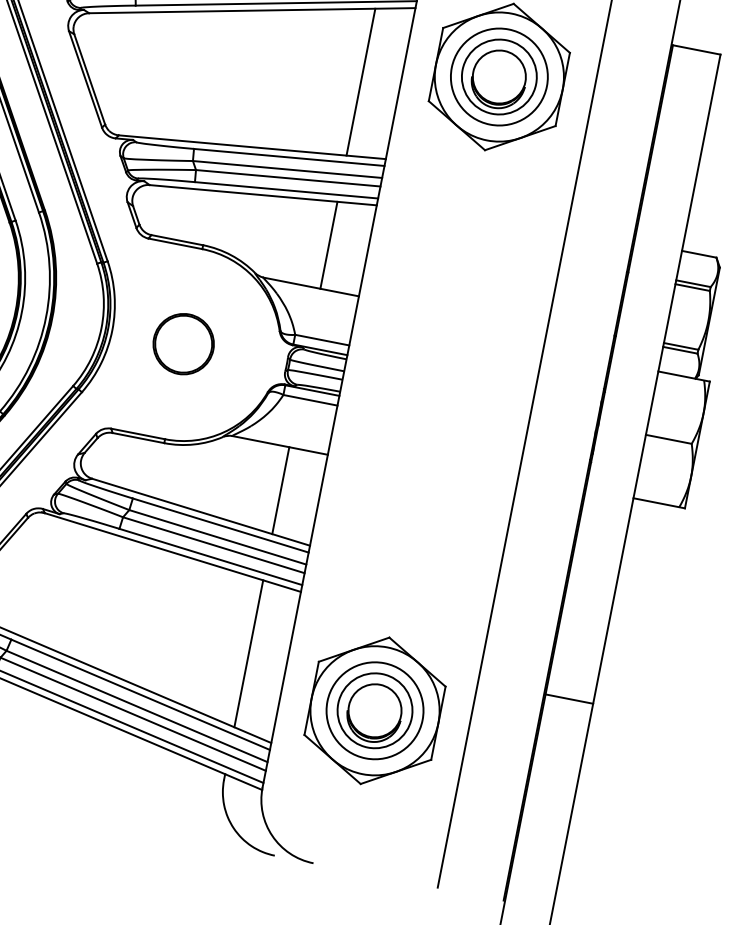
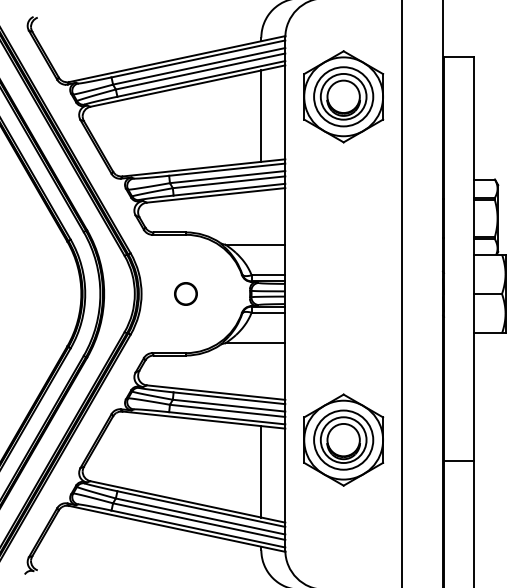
line: (329, 245) -> (261, 217), removed
part: (183, 343) -> (185, 293), size x0.6
line: (281, 490) -> (261, 370), removed
part: (374, 709) -> (343, 439), moved

